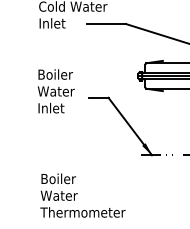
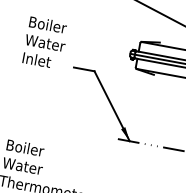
text: (55, 91) -> (44, 43), moved

